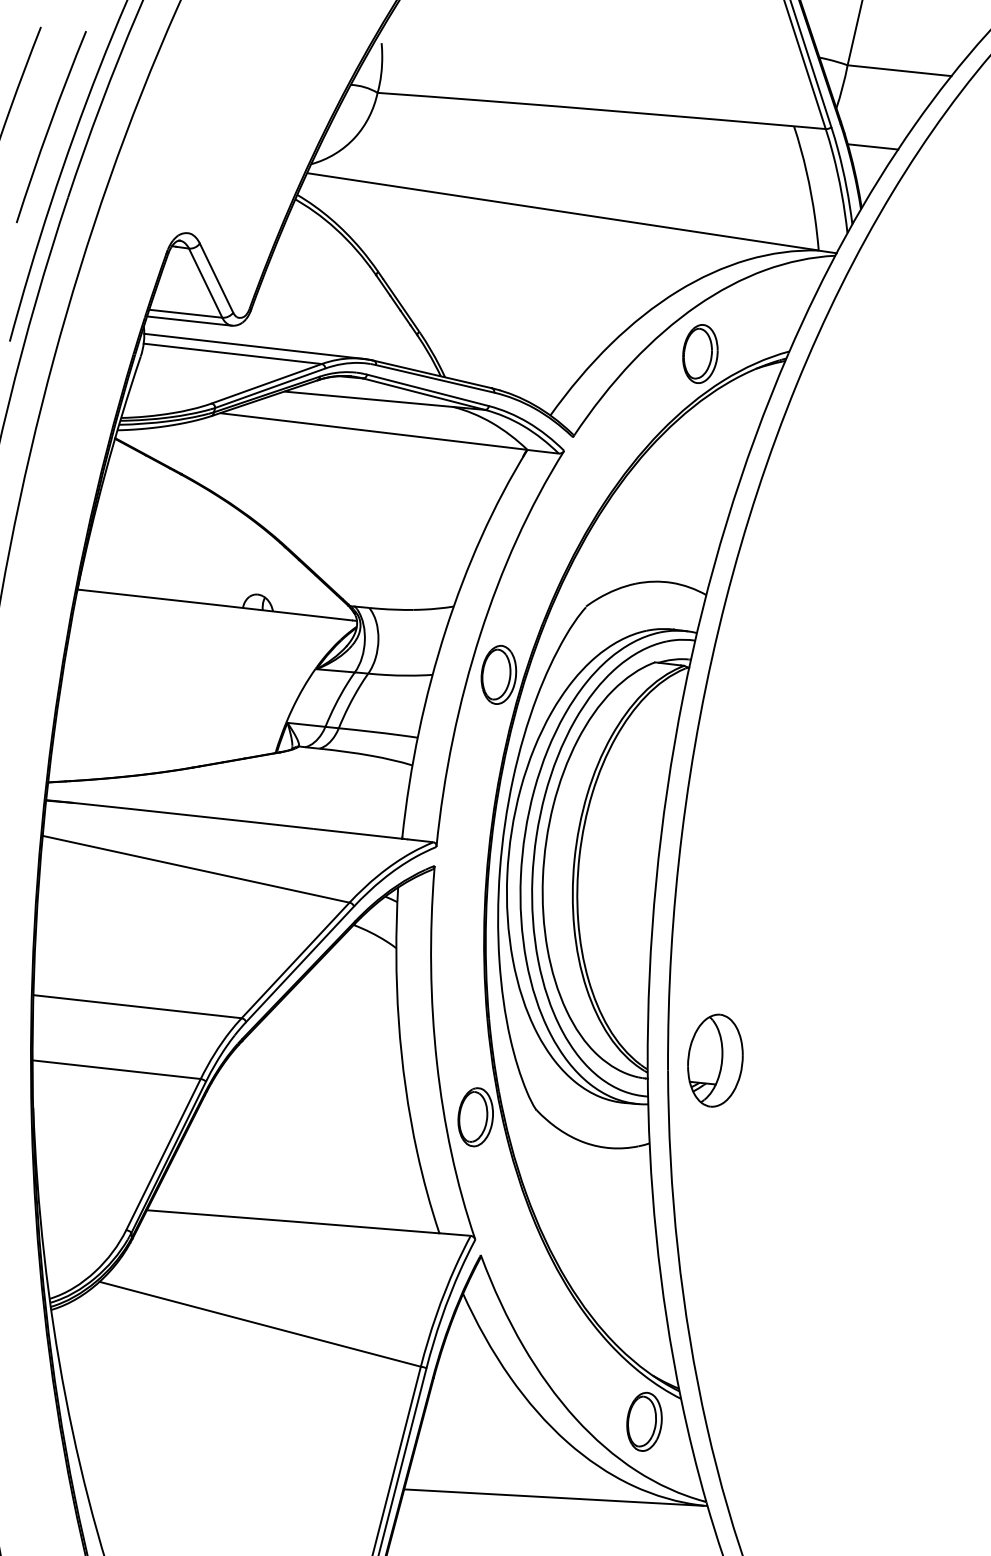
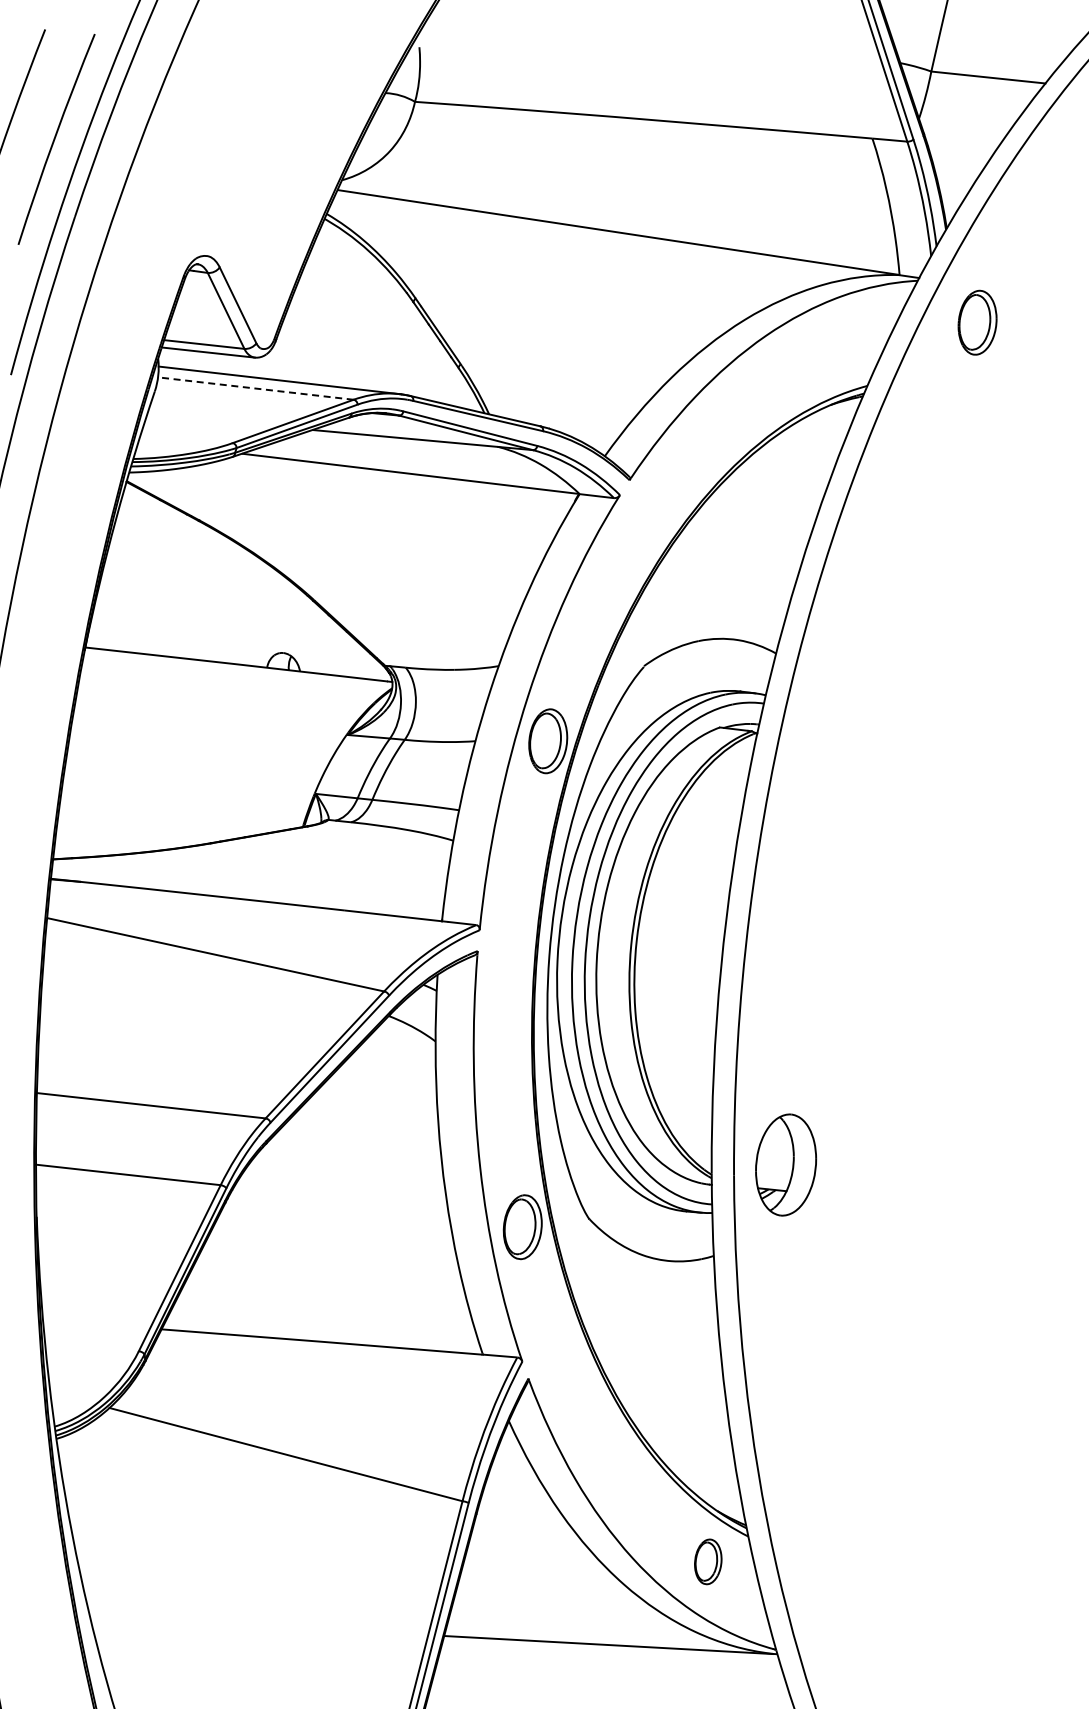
line: (872, 147) -> (958, 161), removed
line: (232, 353) -> (255, 388), solid -> dashed
part: (700, 353) -> (977, 322), moved
part: (644, 1421) -> (708, 1561), size x0.7

